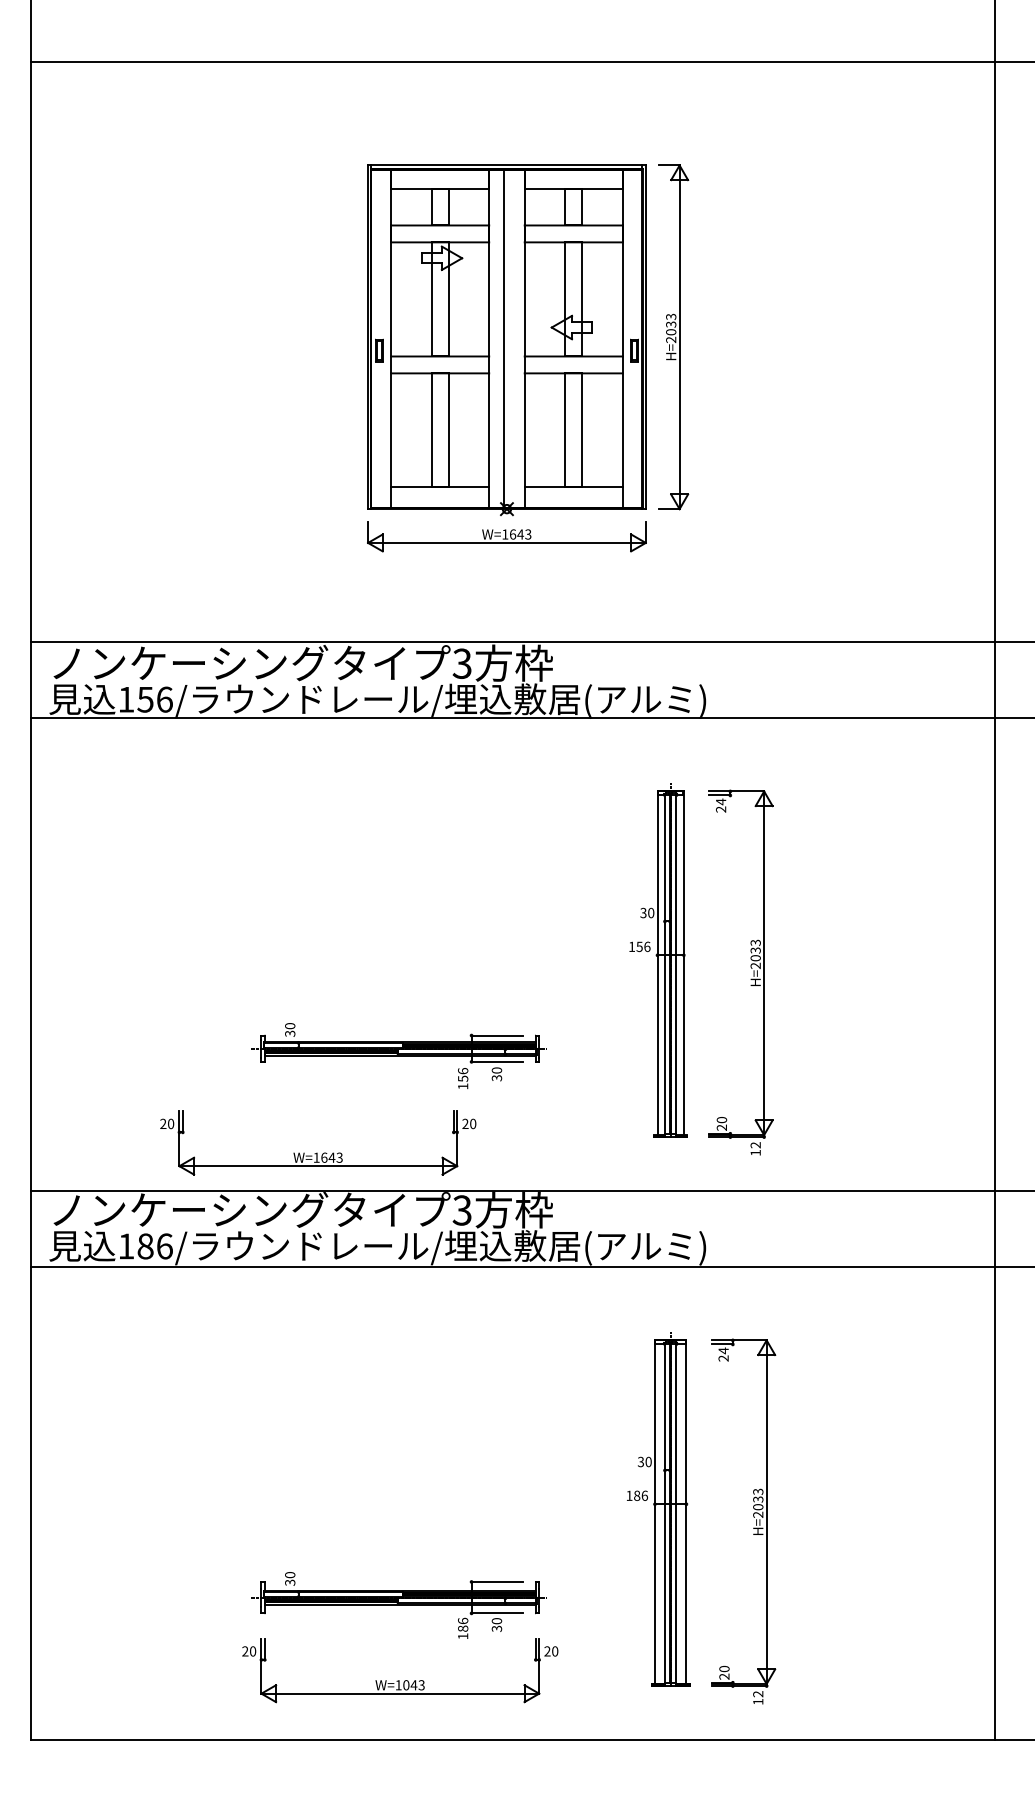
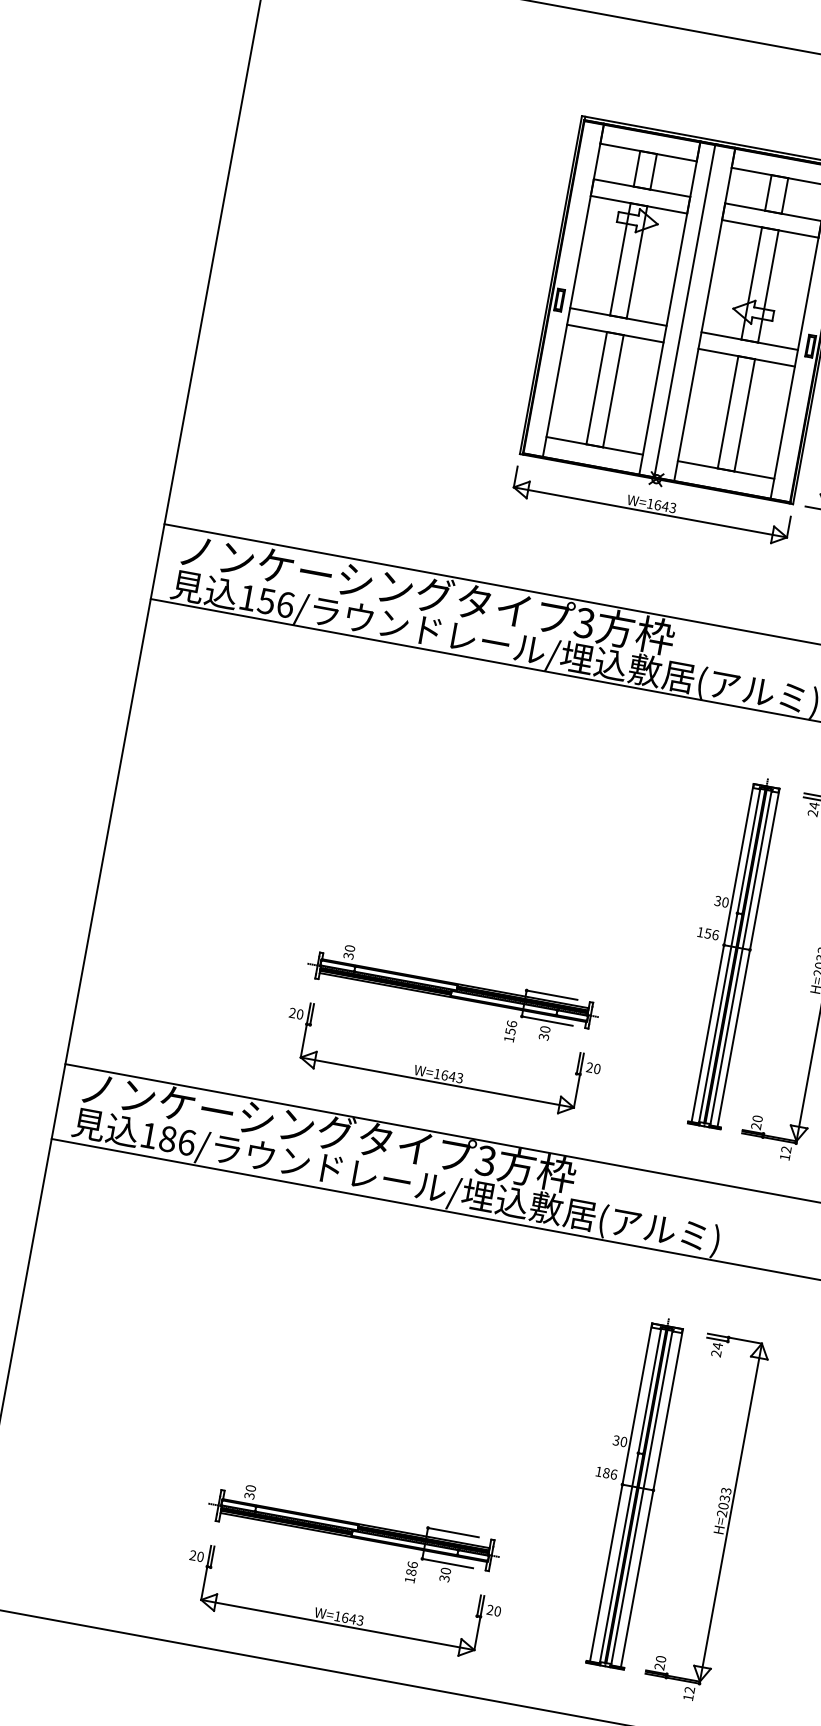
part: (317, 1152) -> (439, 1068), moved
text: (406, 1685) -> (345, 1618), W=1043 -> W=1643

